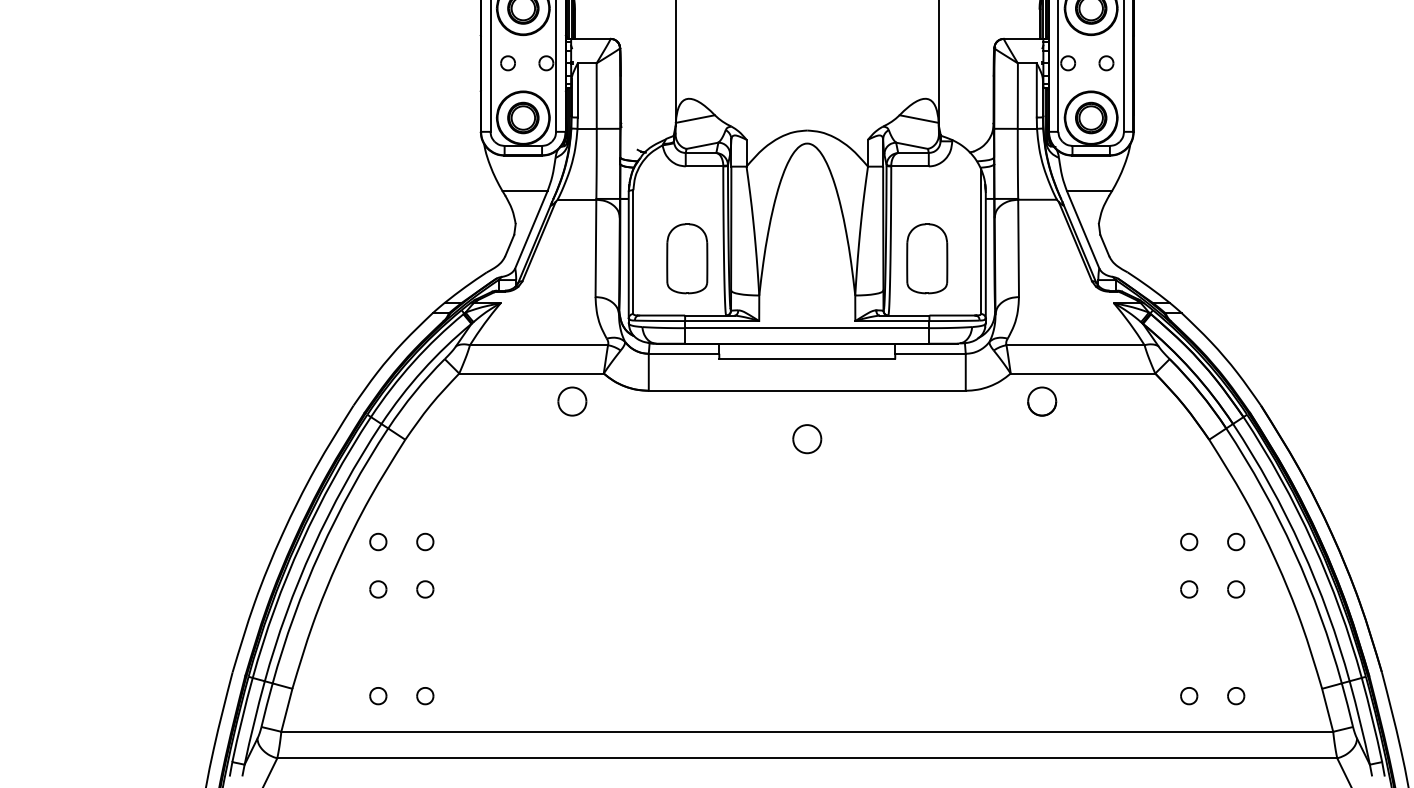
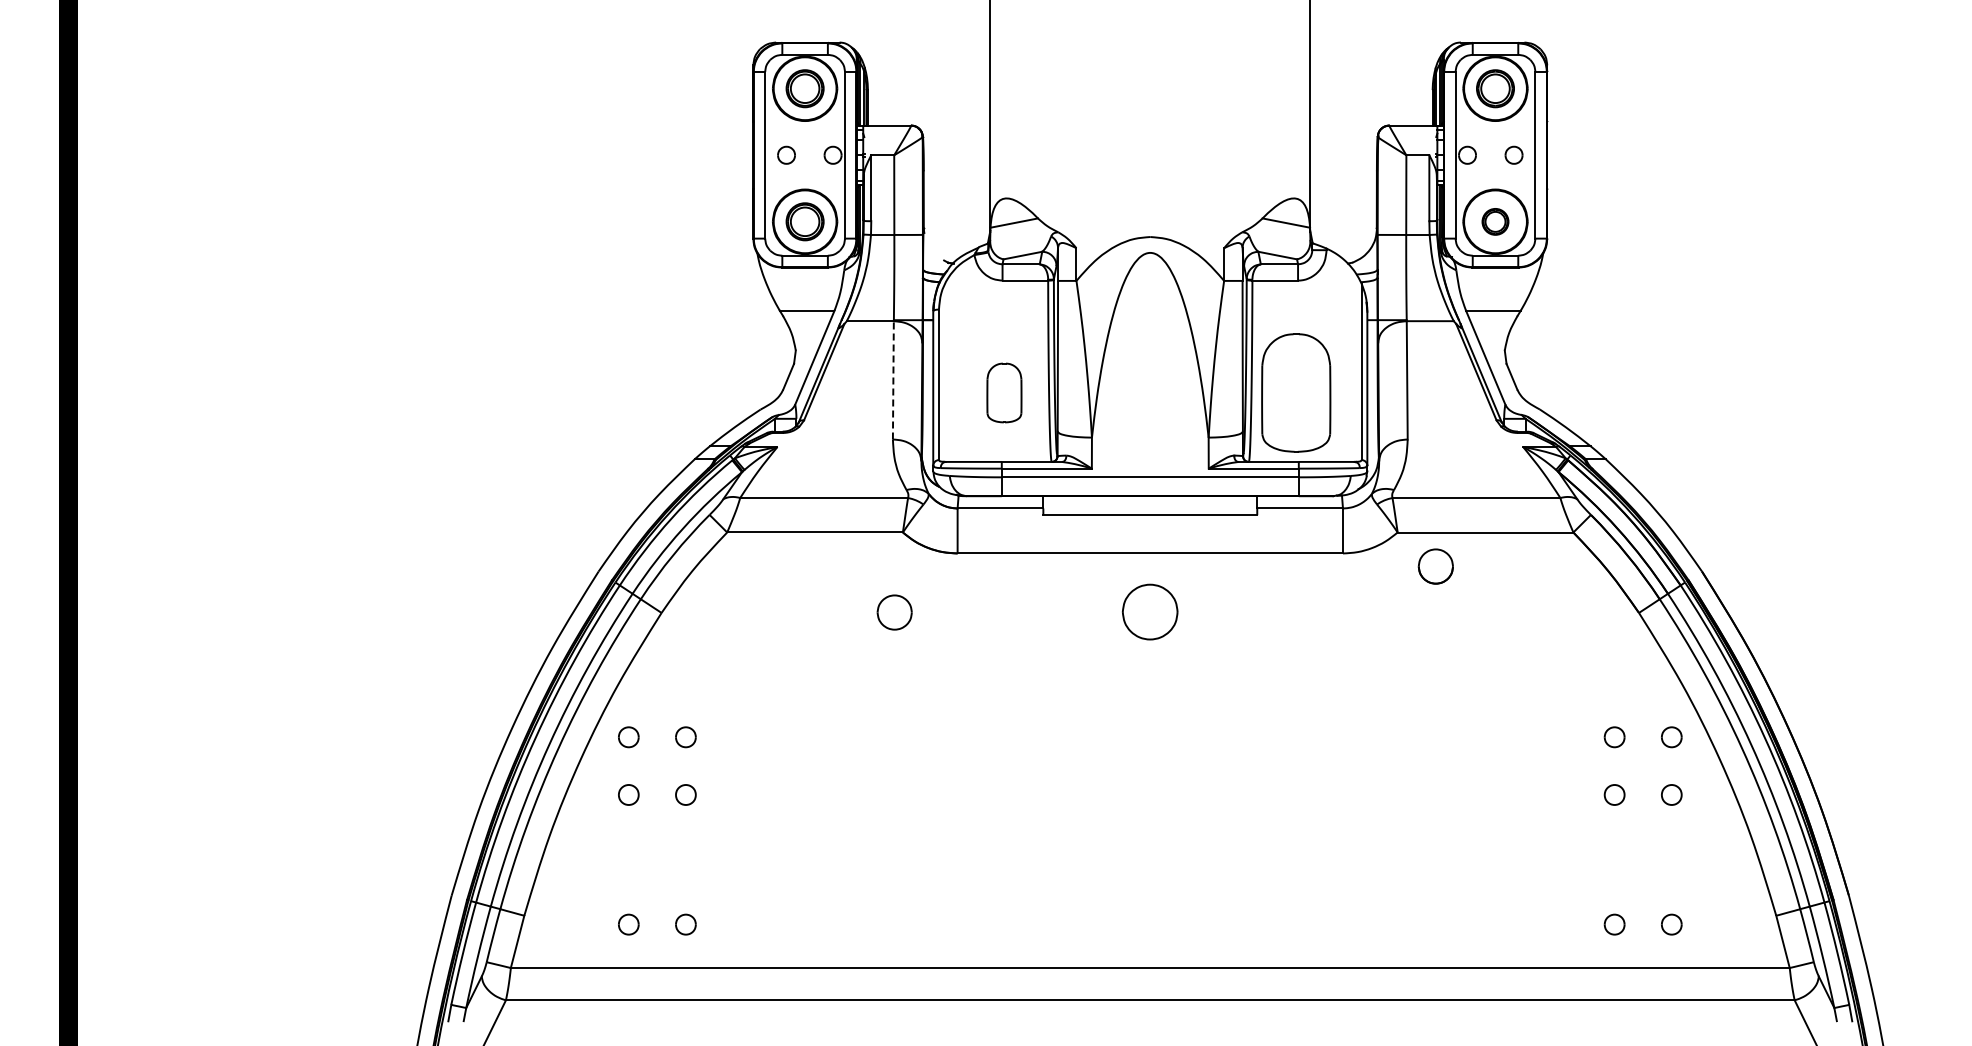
part: (1091, 117) -> (1495, 221), size x0.7
line: (596, 247) -> (893, 379), solid -> dashed
part: (687, 258) -> (1004, 392), size x0.7
part: (926, 258) -> (1295, 392), size x1.4
part: (572, 401) -> (894, 612), moved
part: (807, 439) -> (1150, 612), size x1.6

